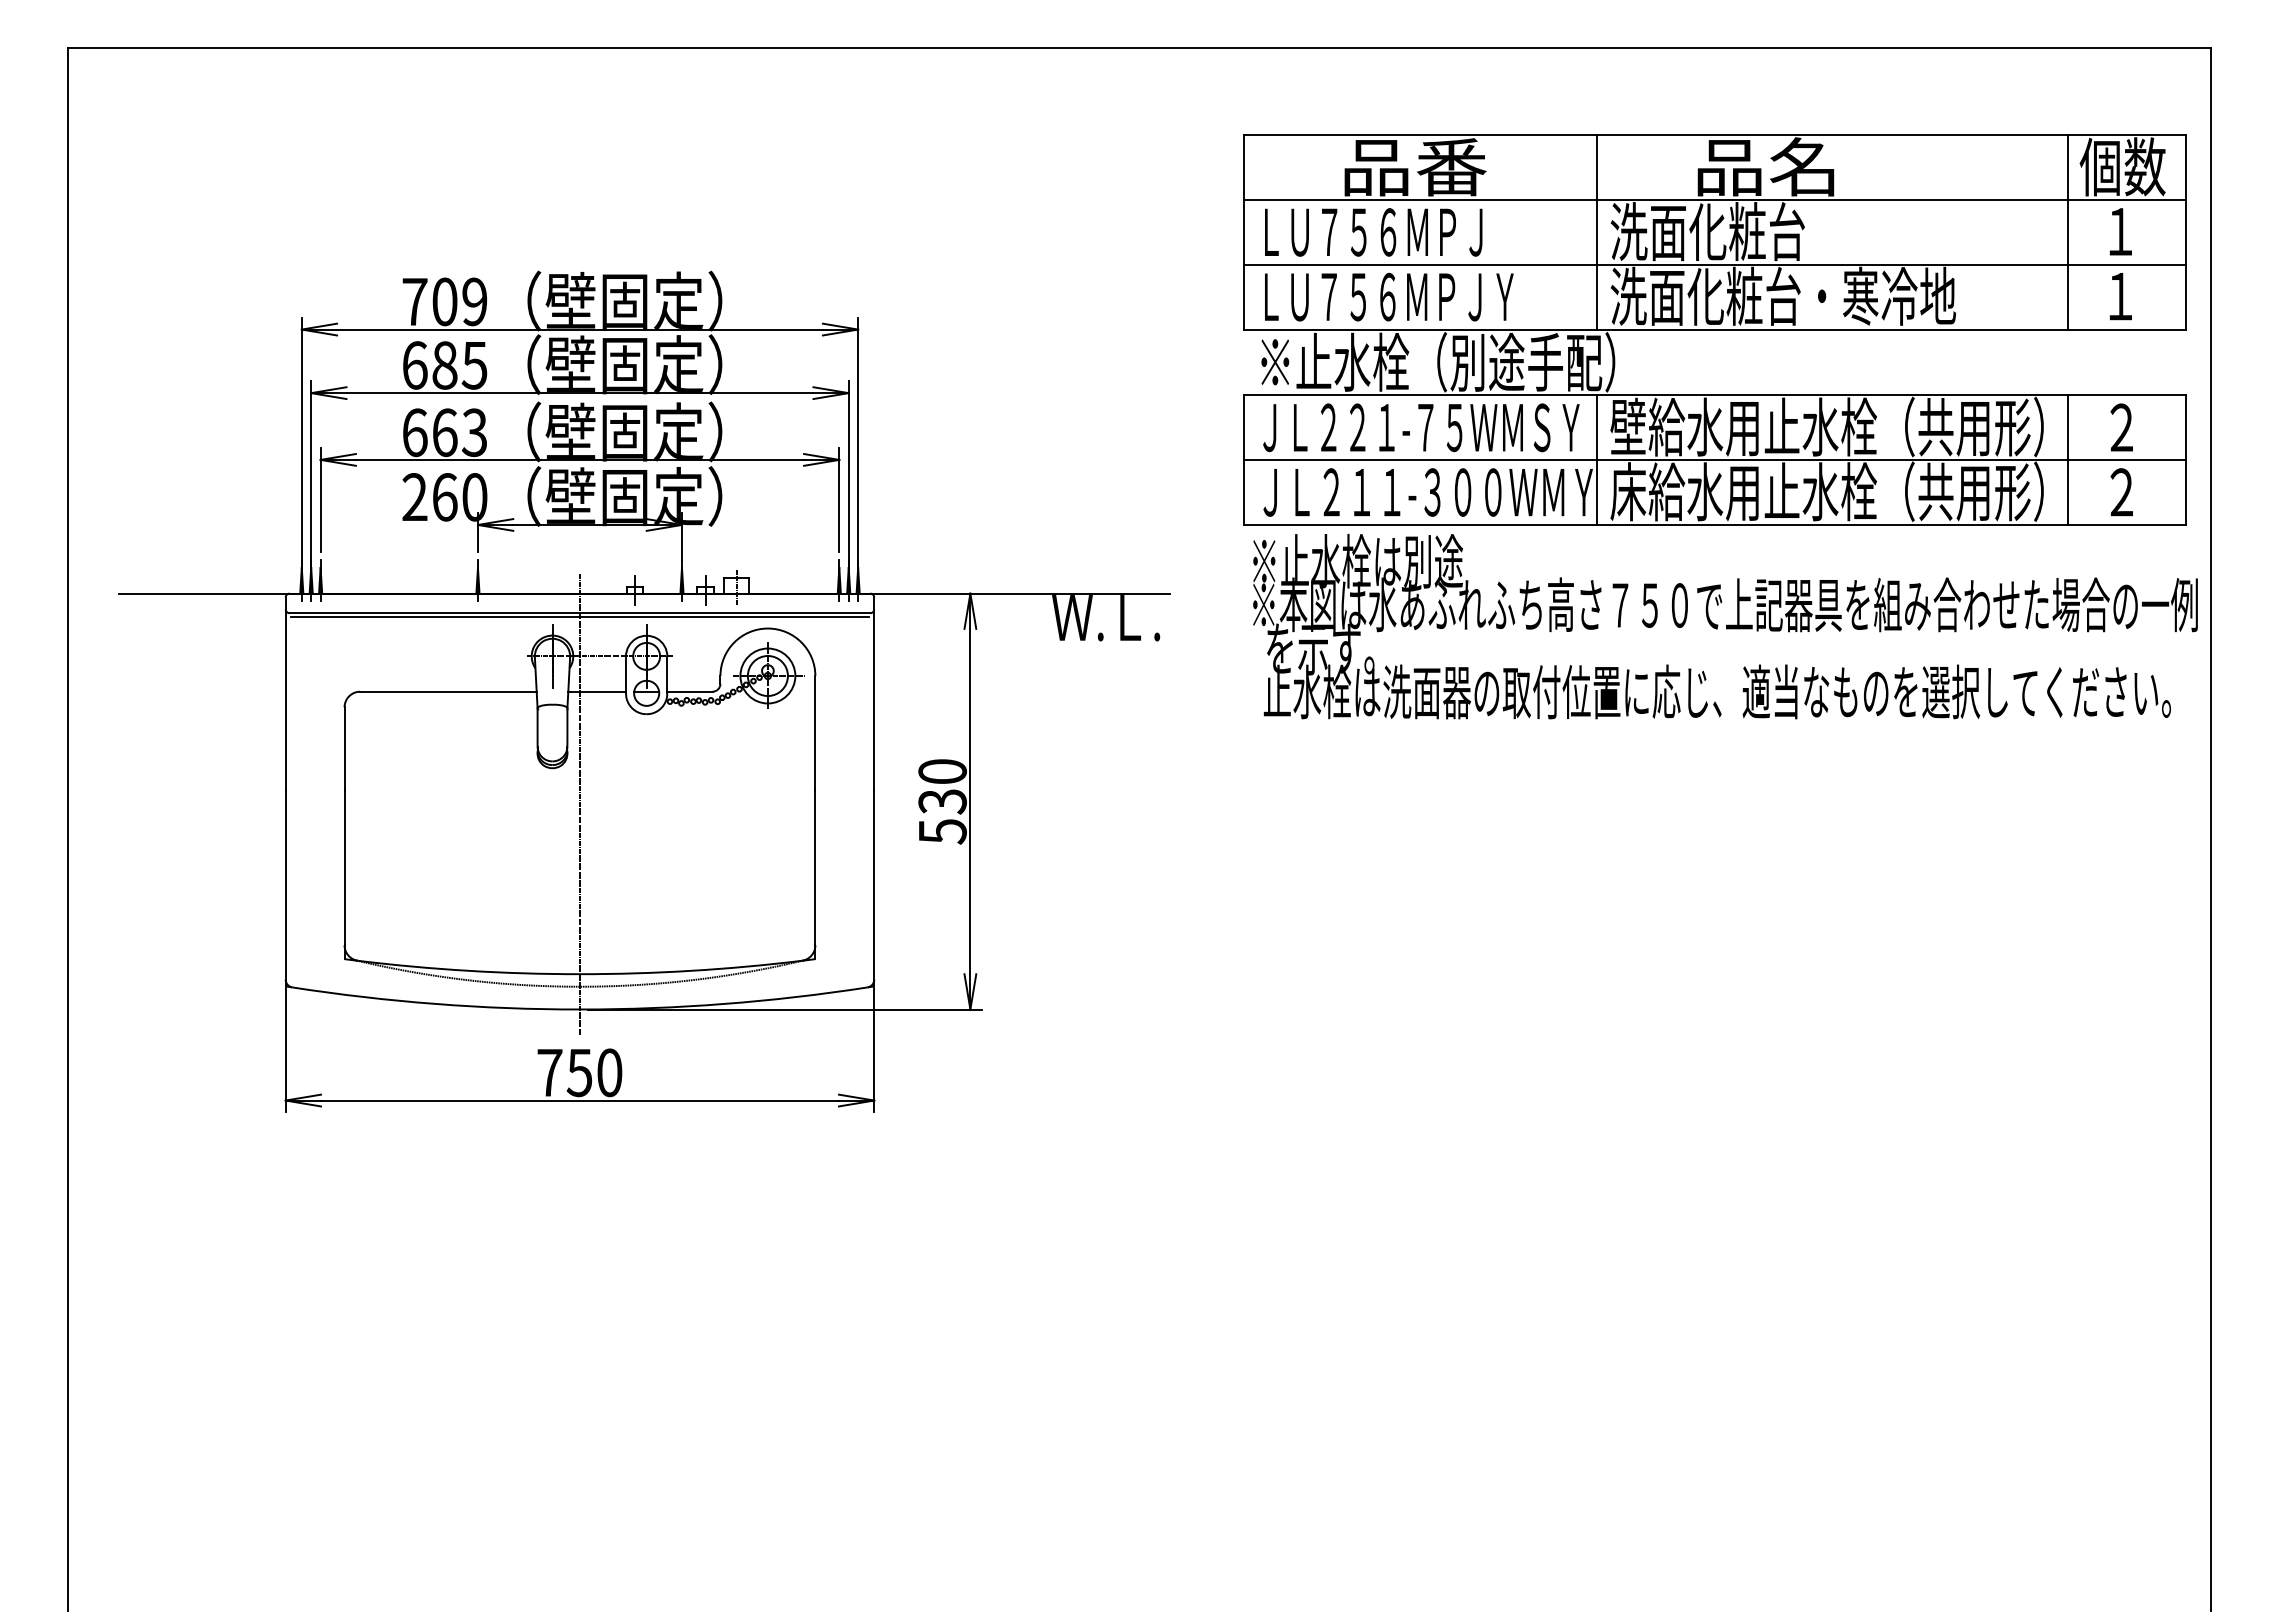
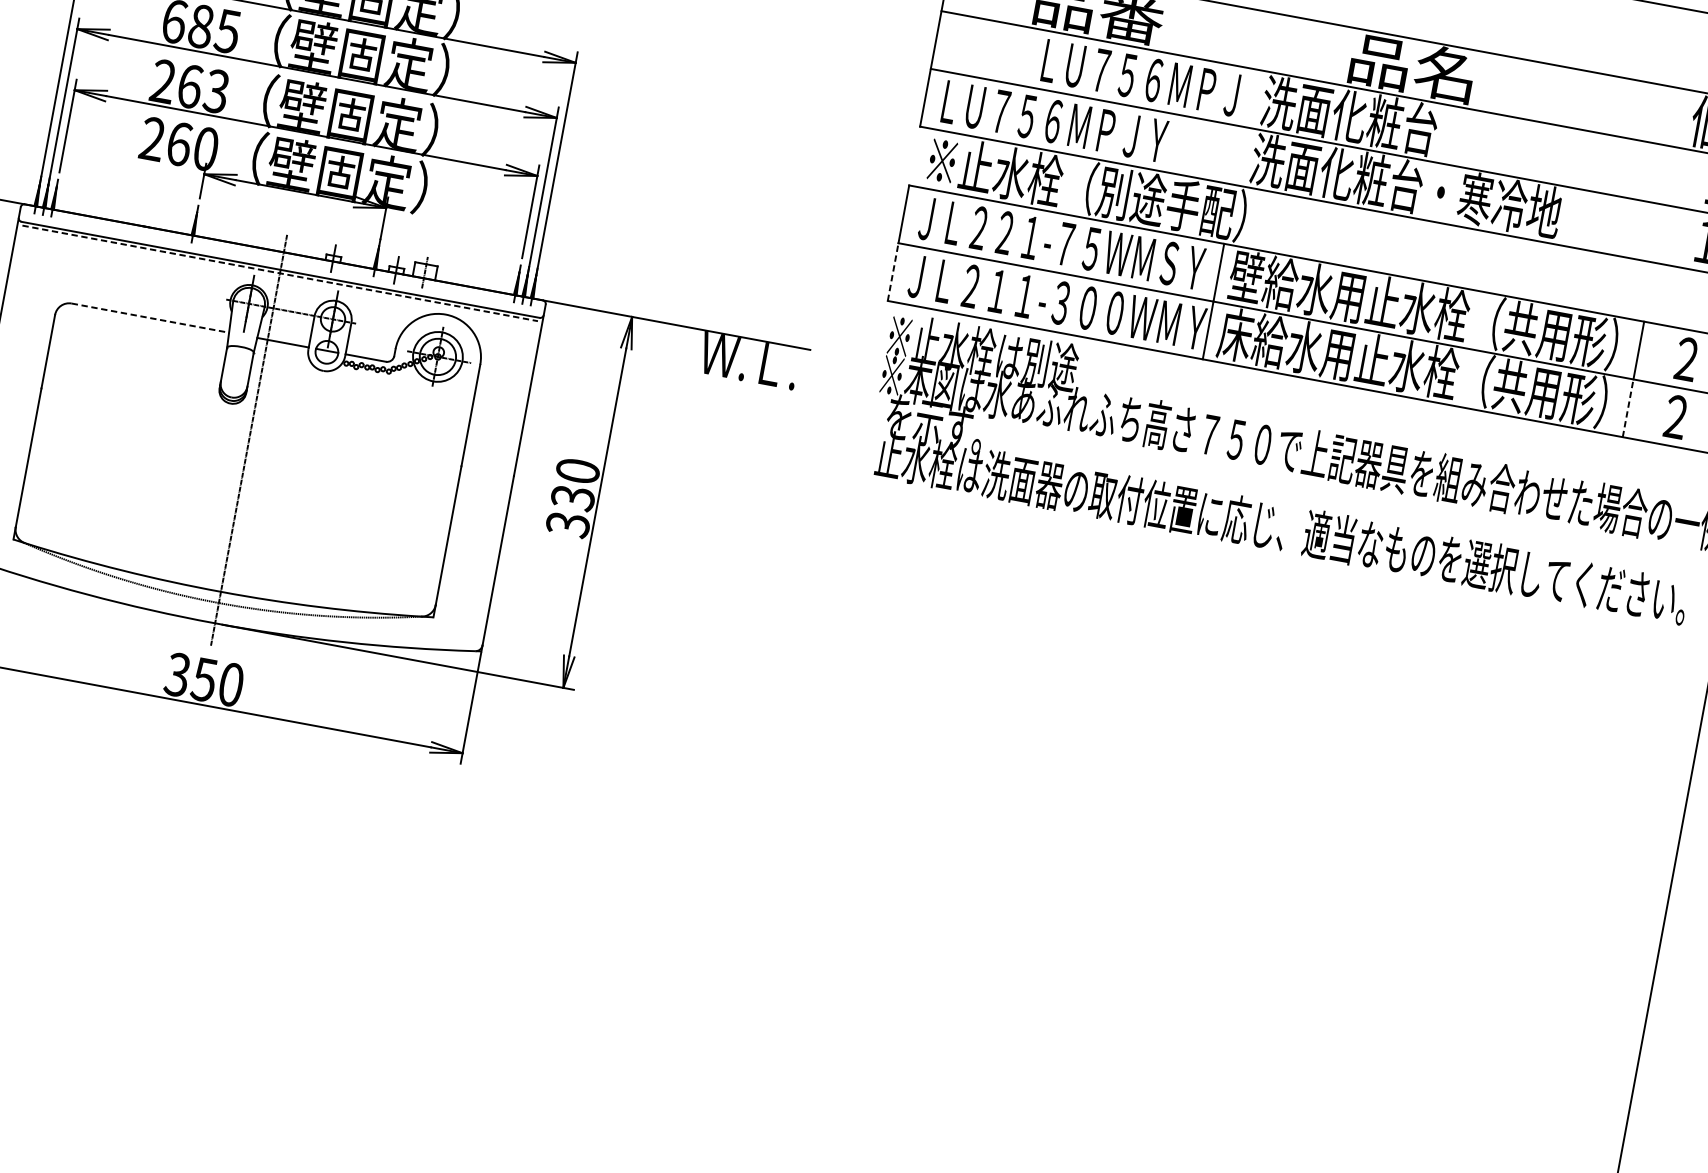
text: (1373, 232) -> (1140, 77), moved
line: (1597, 232) -> (1251, 98), removed
line: (2068, 232) -> (1671, 176), removed
text: (414, 432) -> (162, 81), 663 -> 263
line: (1244, 492) -> (893, 272), solid -> dashed
line: (2068, 492) -> (1628, 408), solid -> dashed
line: (580, 617) -> (280, 273), solid -> dashed
line: (448, 691) -> (150, 317), solid -> dashed
text: (942, 831) -> (567, 524), 530 -> 330
text: (549, 1072) -> (177, 674), 750 -> 350

